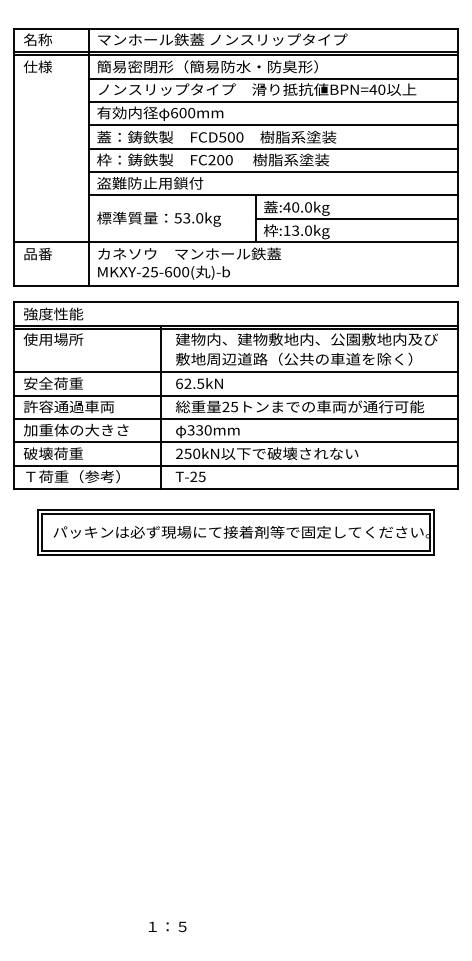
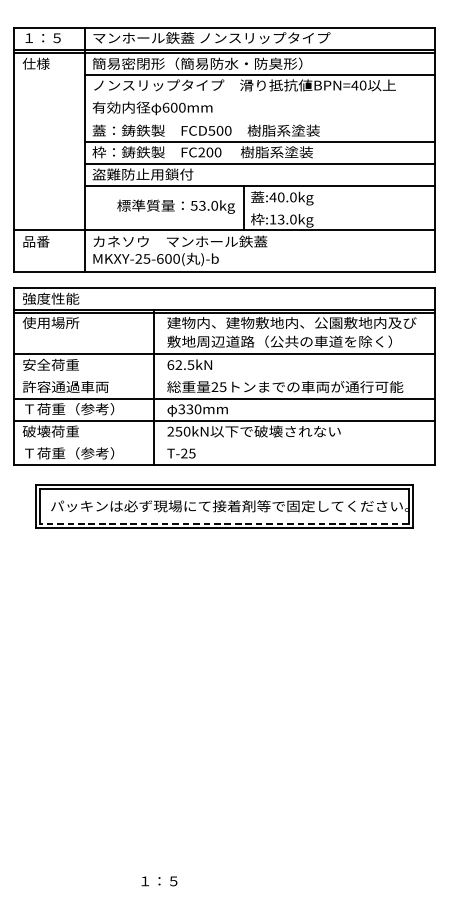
text: (43, 39) -> (41, 37), 名称 -> １：５
line: (273, 102) -> (260, 97), removed
line: (273, 125) -> (260, 119), removed
text: (158, 218) -> (175, 206), moved
line: (356, 218) -> (339, 207), removed
line: (235, 395) -> (224, 376), removed
text: (75, 429) -> (71, 408), 加重体の大きさ -> Ｔ荷重（参考）
line: (235, 465) -> (224, 442), removed
line: (235, 550) -> (224, 523), solid -> dashed

